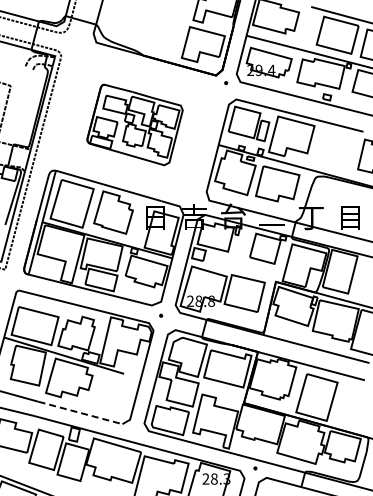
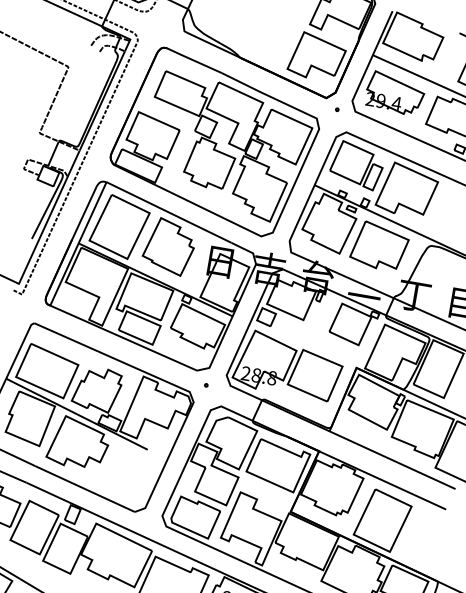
part: (134, 124) -> (214, 141), size x1.67
line: (81, 413) -> (86, 489), dashed -> solid

